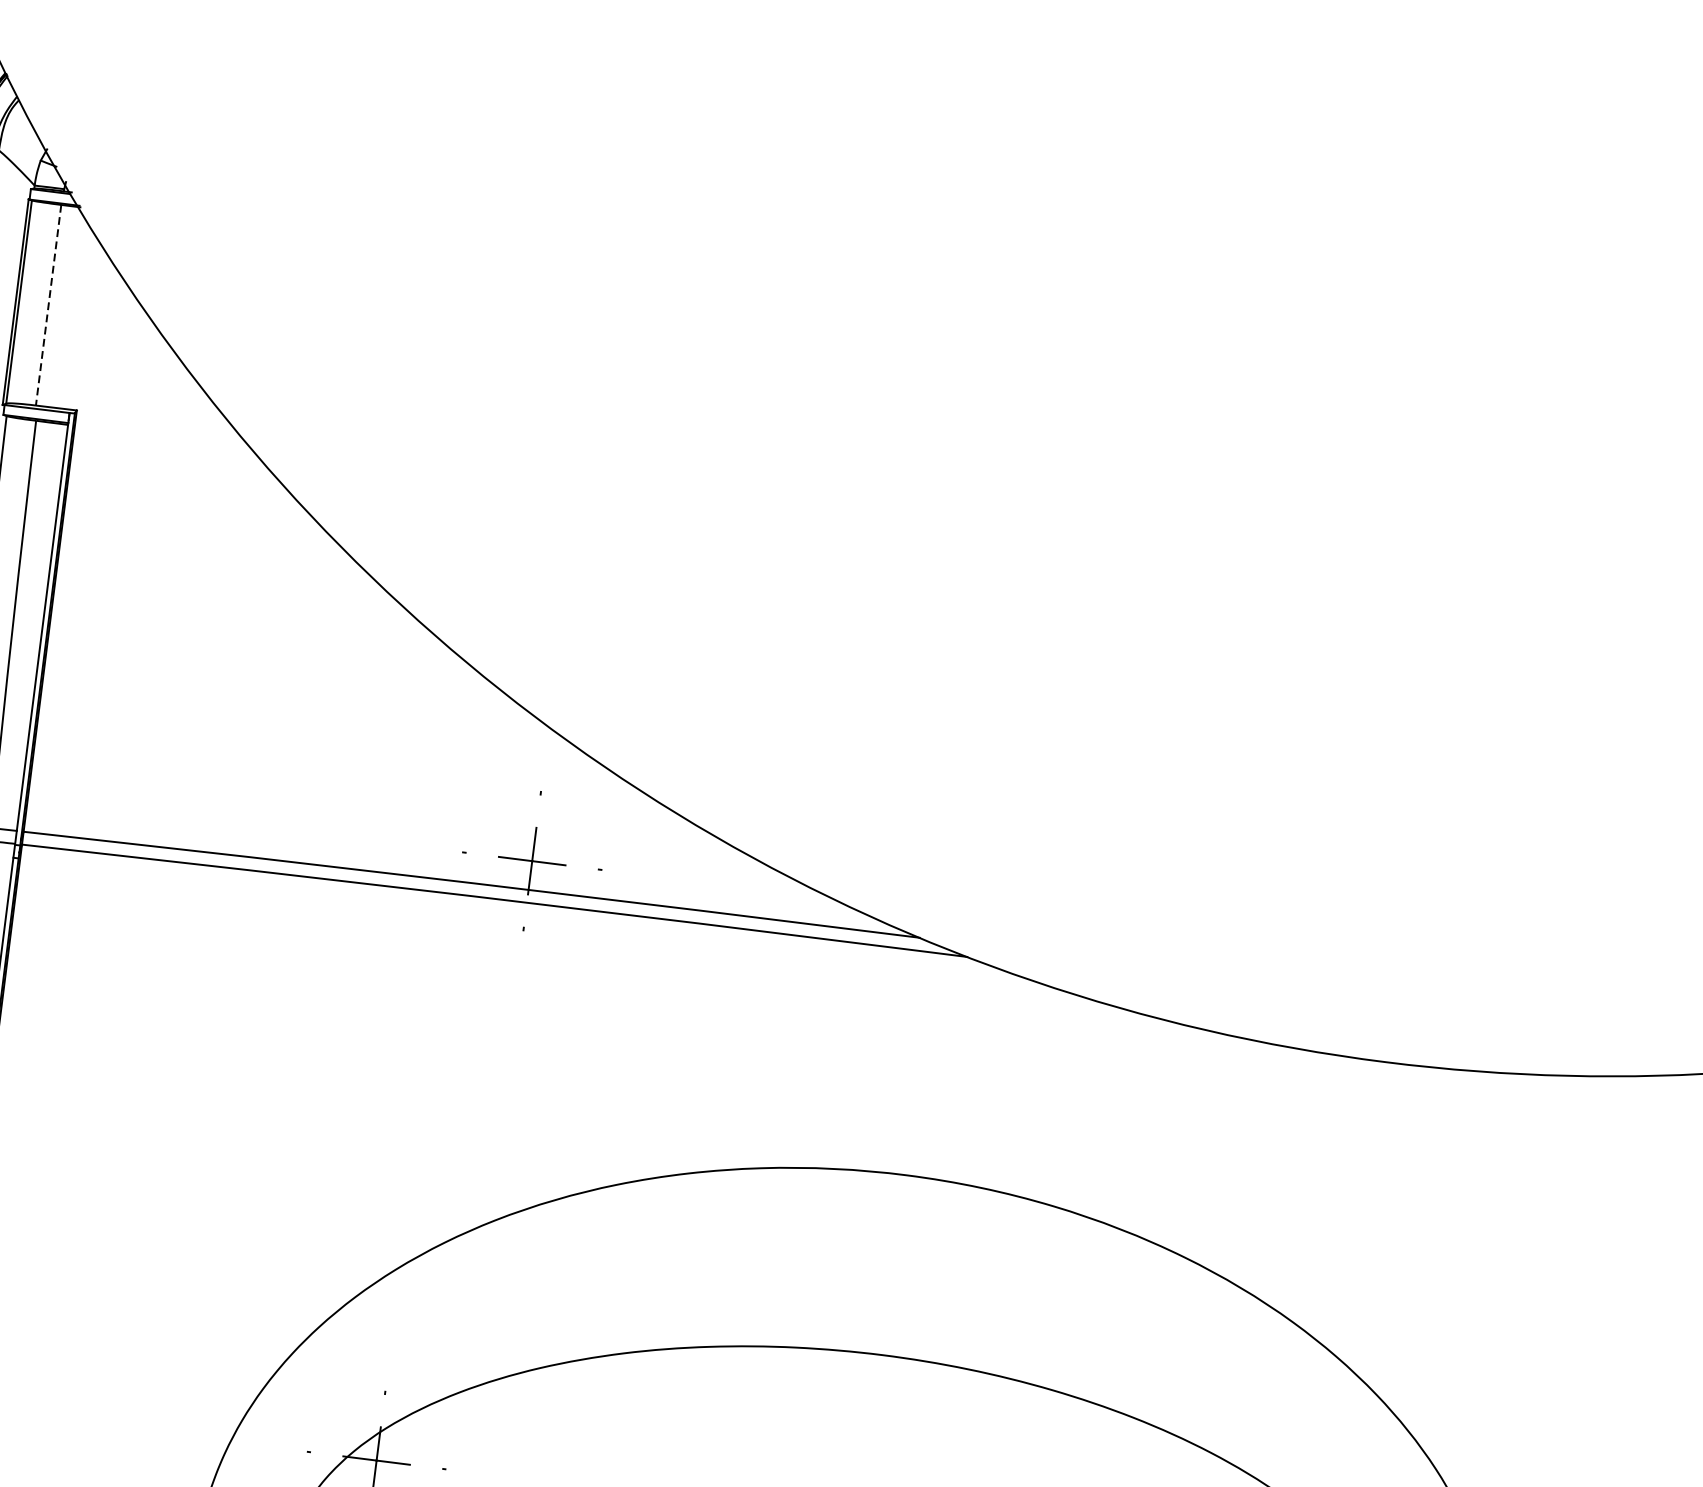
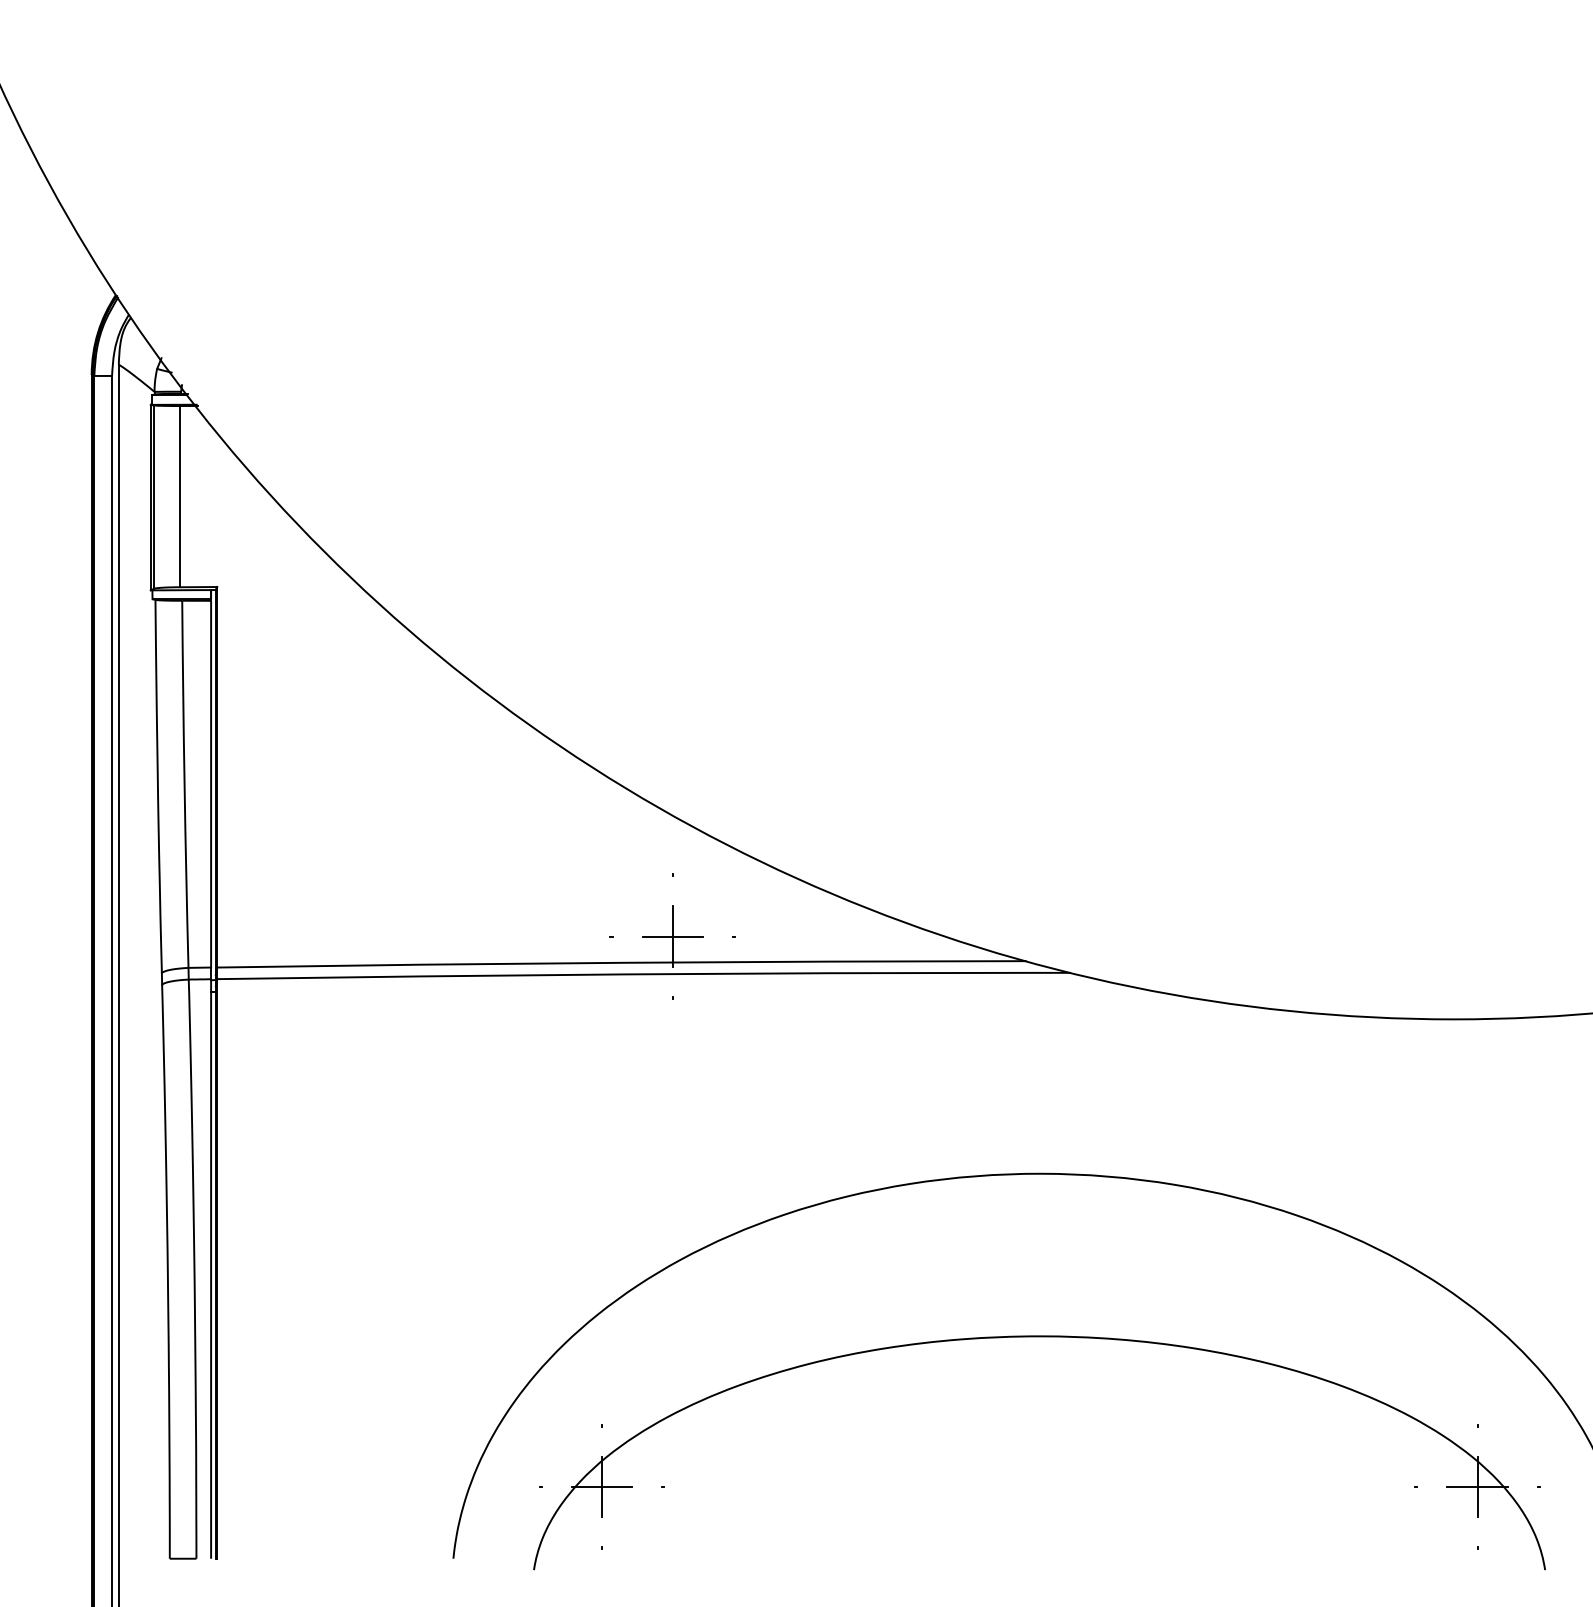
line: (48, 305) -> (180, 496), dashed -> solid

